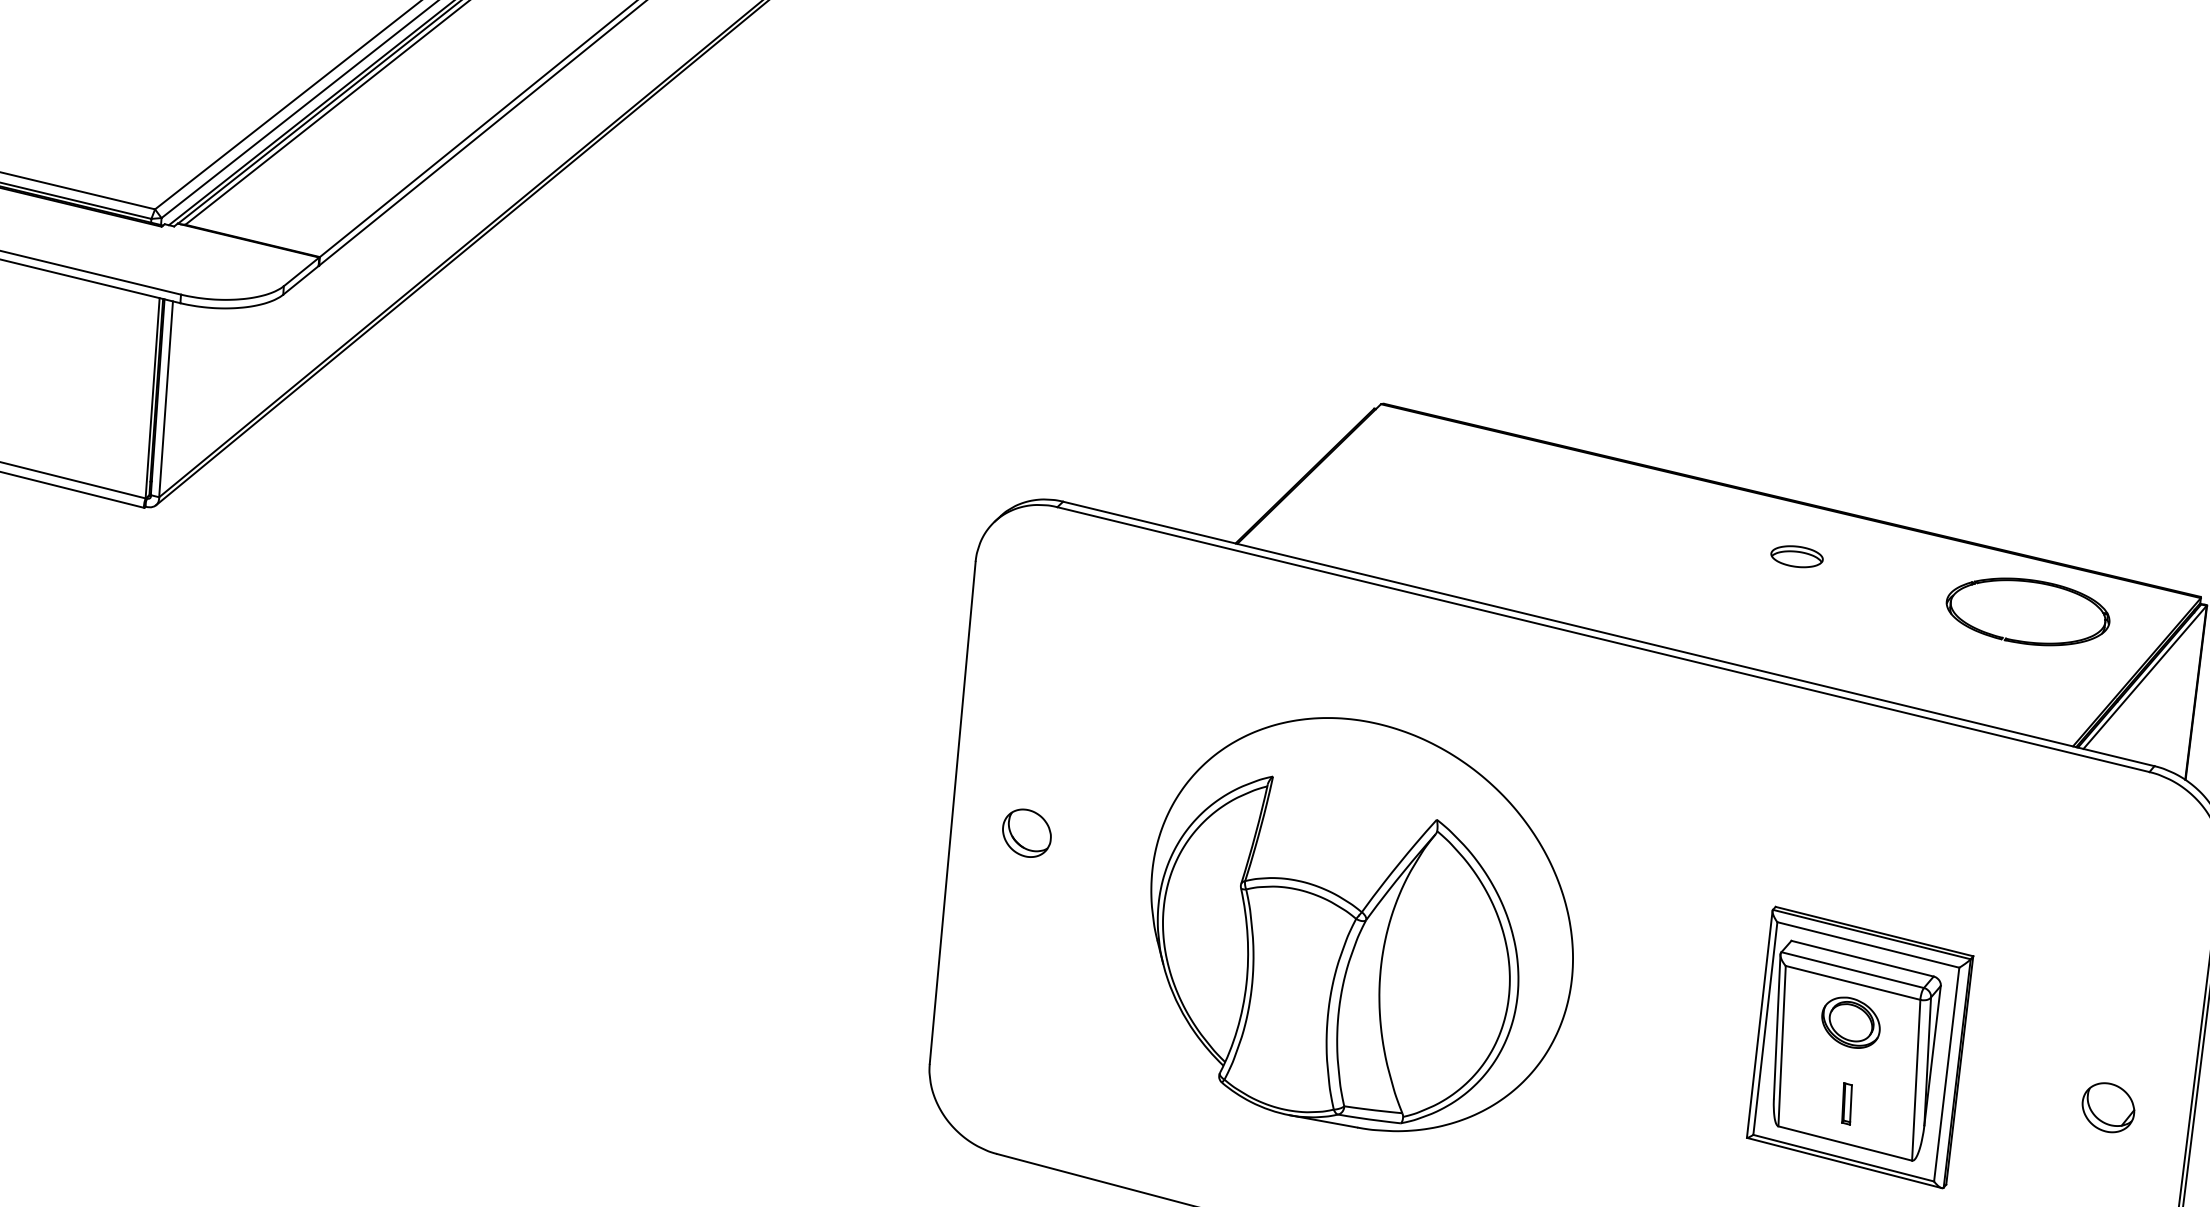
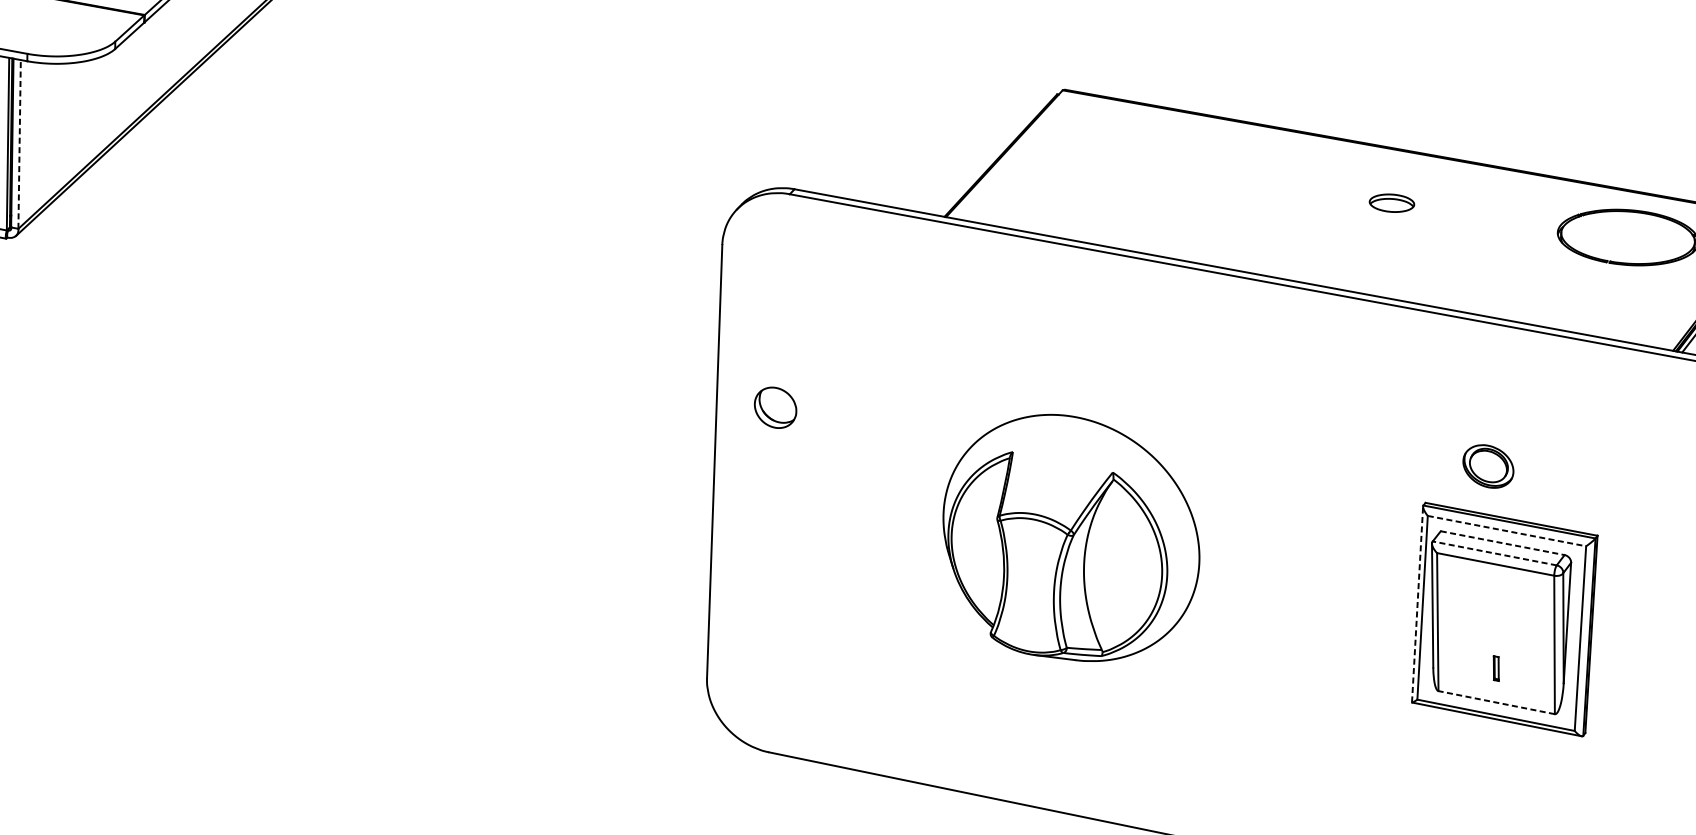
line: (166, 398) -> (19, 143), solid -> dashed
part: (1796, 556) -> (1391, 203), moved
part: (1026, 832) -> (775, 407), moved
part: (1361, 924) -> (1070, 537), size x0.7
line: (1868, 944) -> (1507, 530), solid -> dashed
line: (1863, 958) -> (1503, 542), solid -> dashed
line: (1852, 969) -> (1494, 552), solid -> dashed
part: (1850, 1022) -> (1487, 466), moved
line: (1759, 1023) -> (1417, 603), solid -> dashed
part: (1846, 1103) -> (1495, 668), size x0.7
line: (1844, 1143) -> (1496, 702), solid -> dashed

